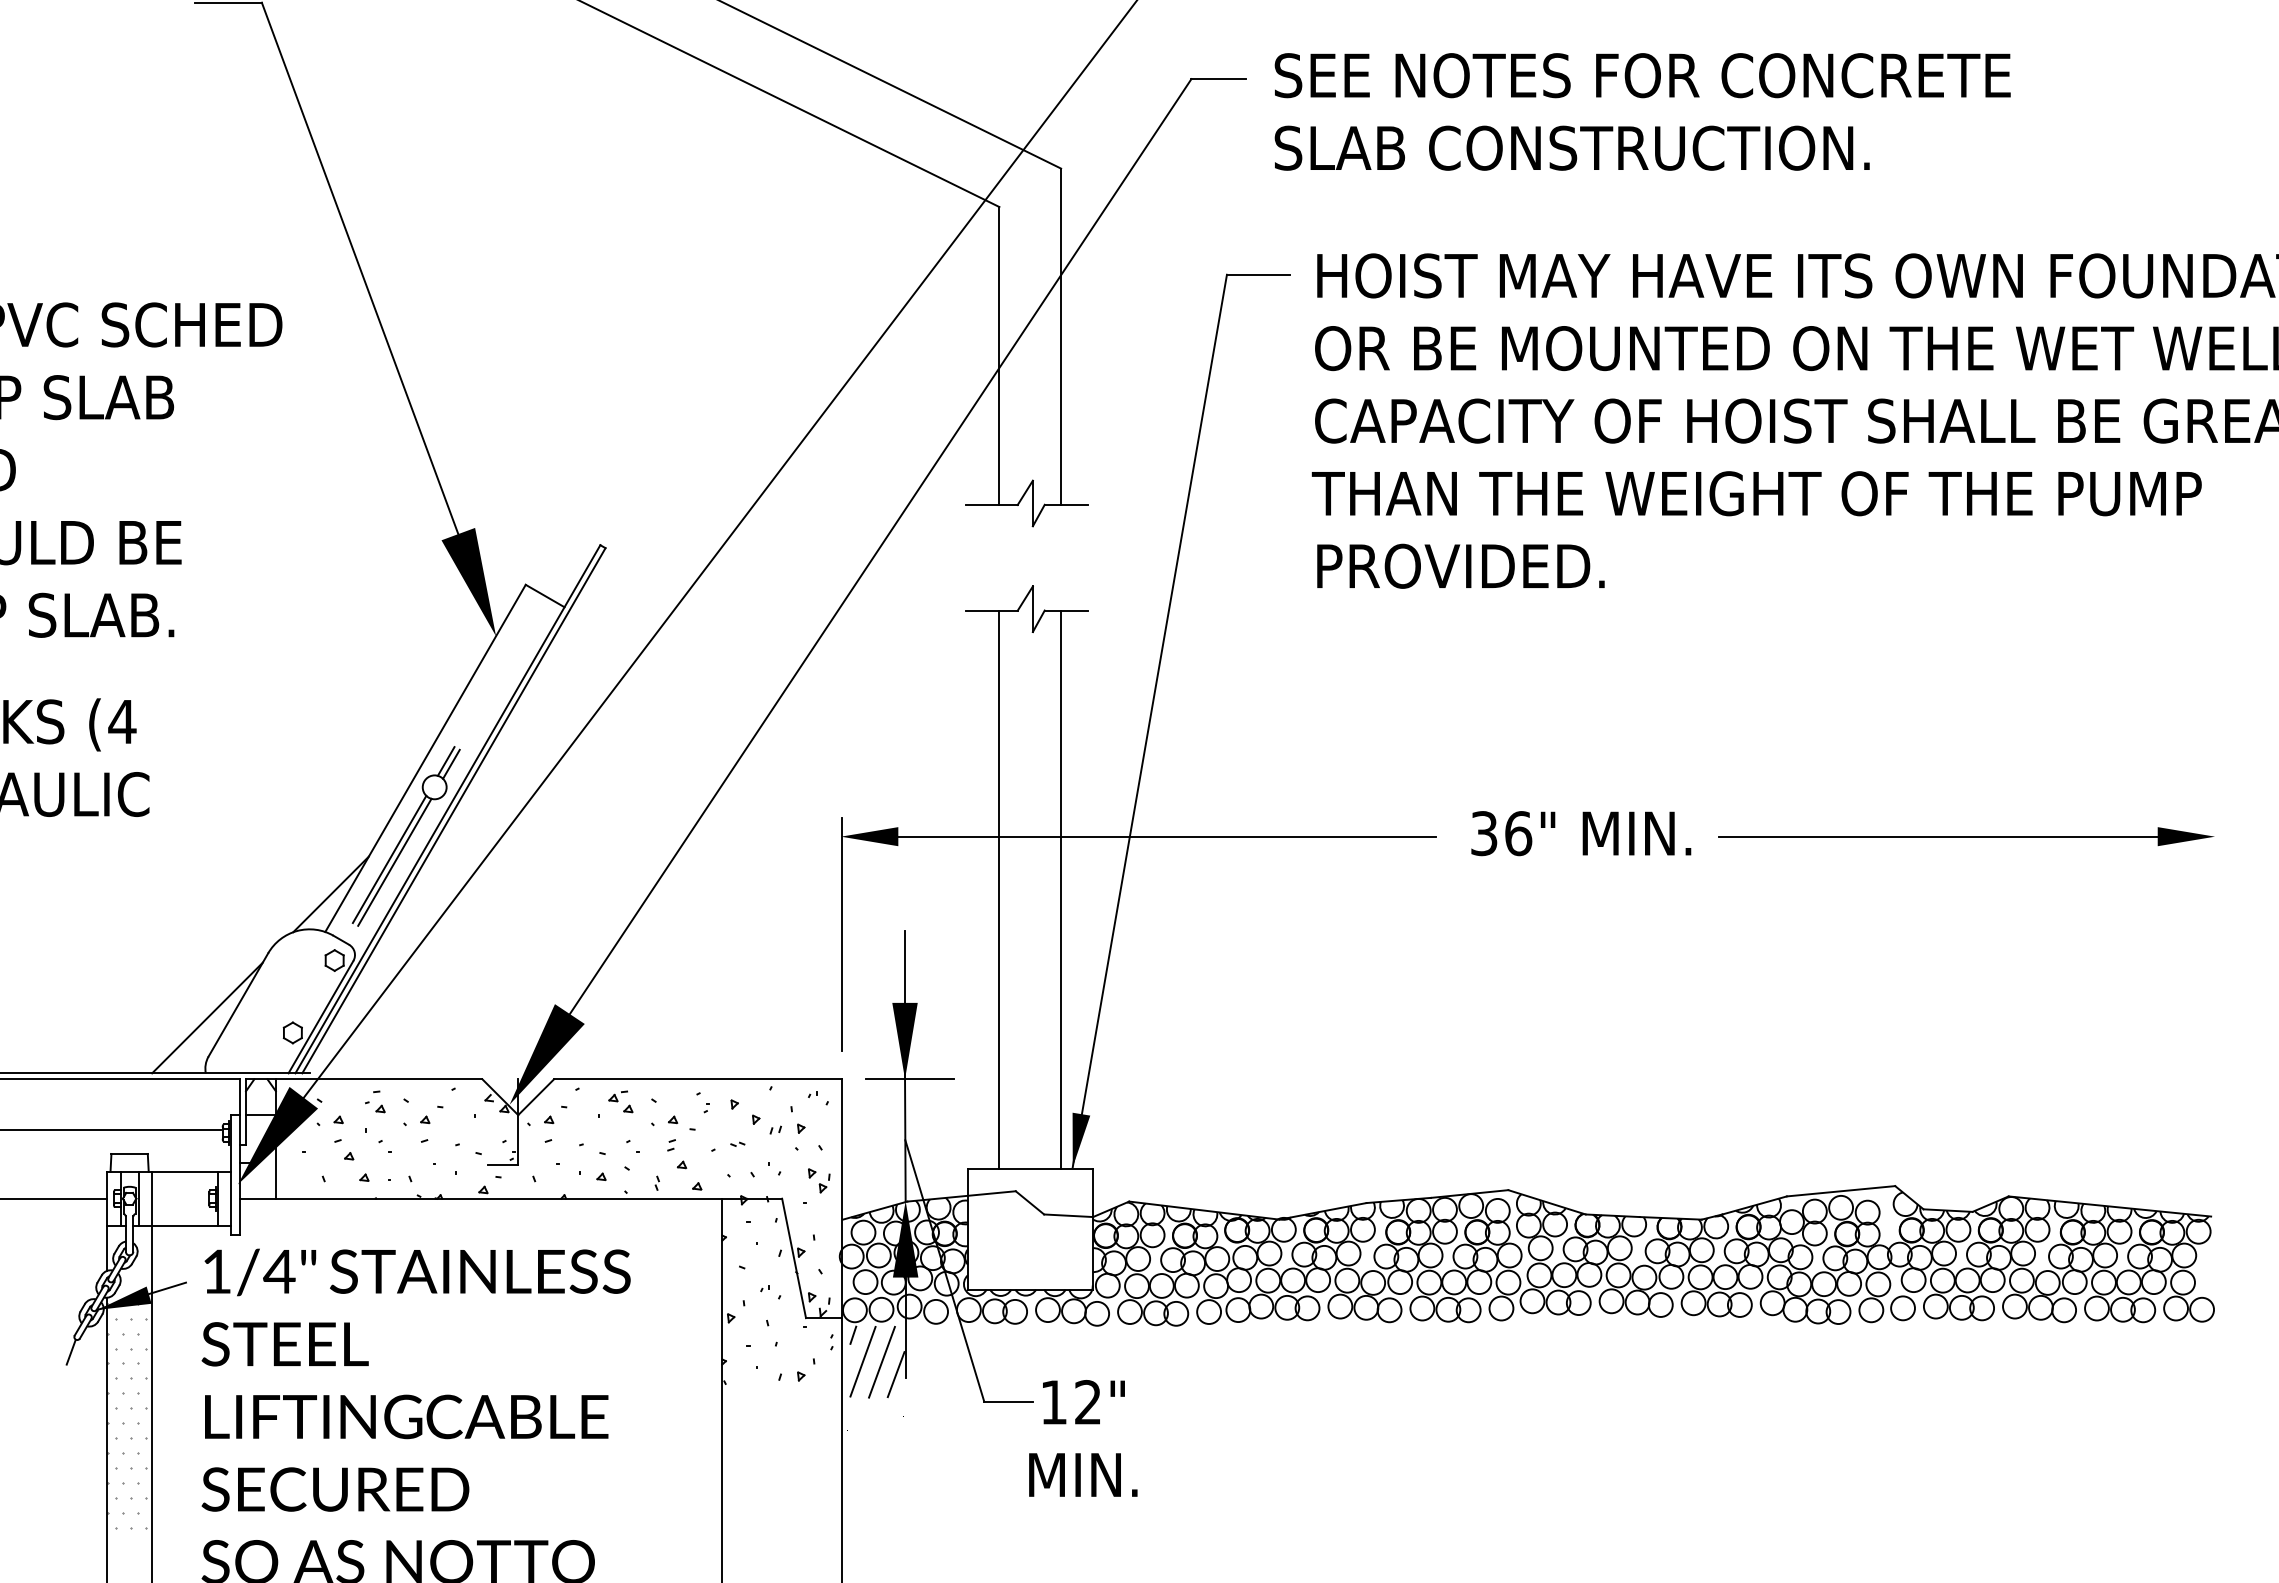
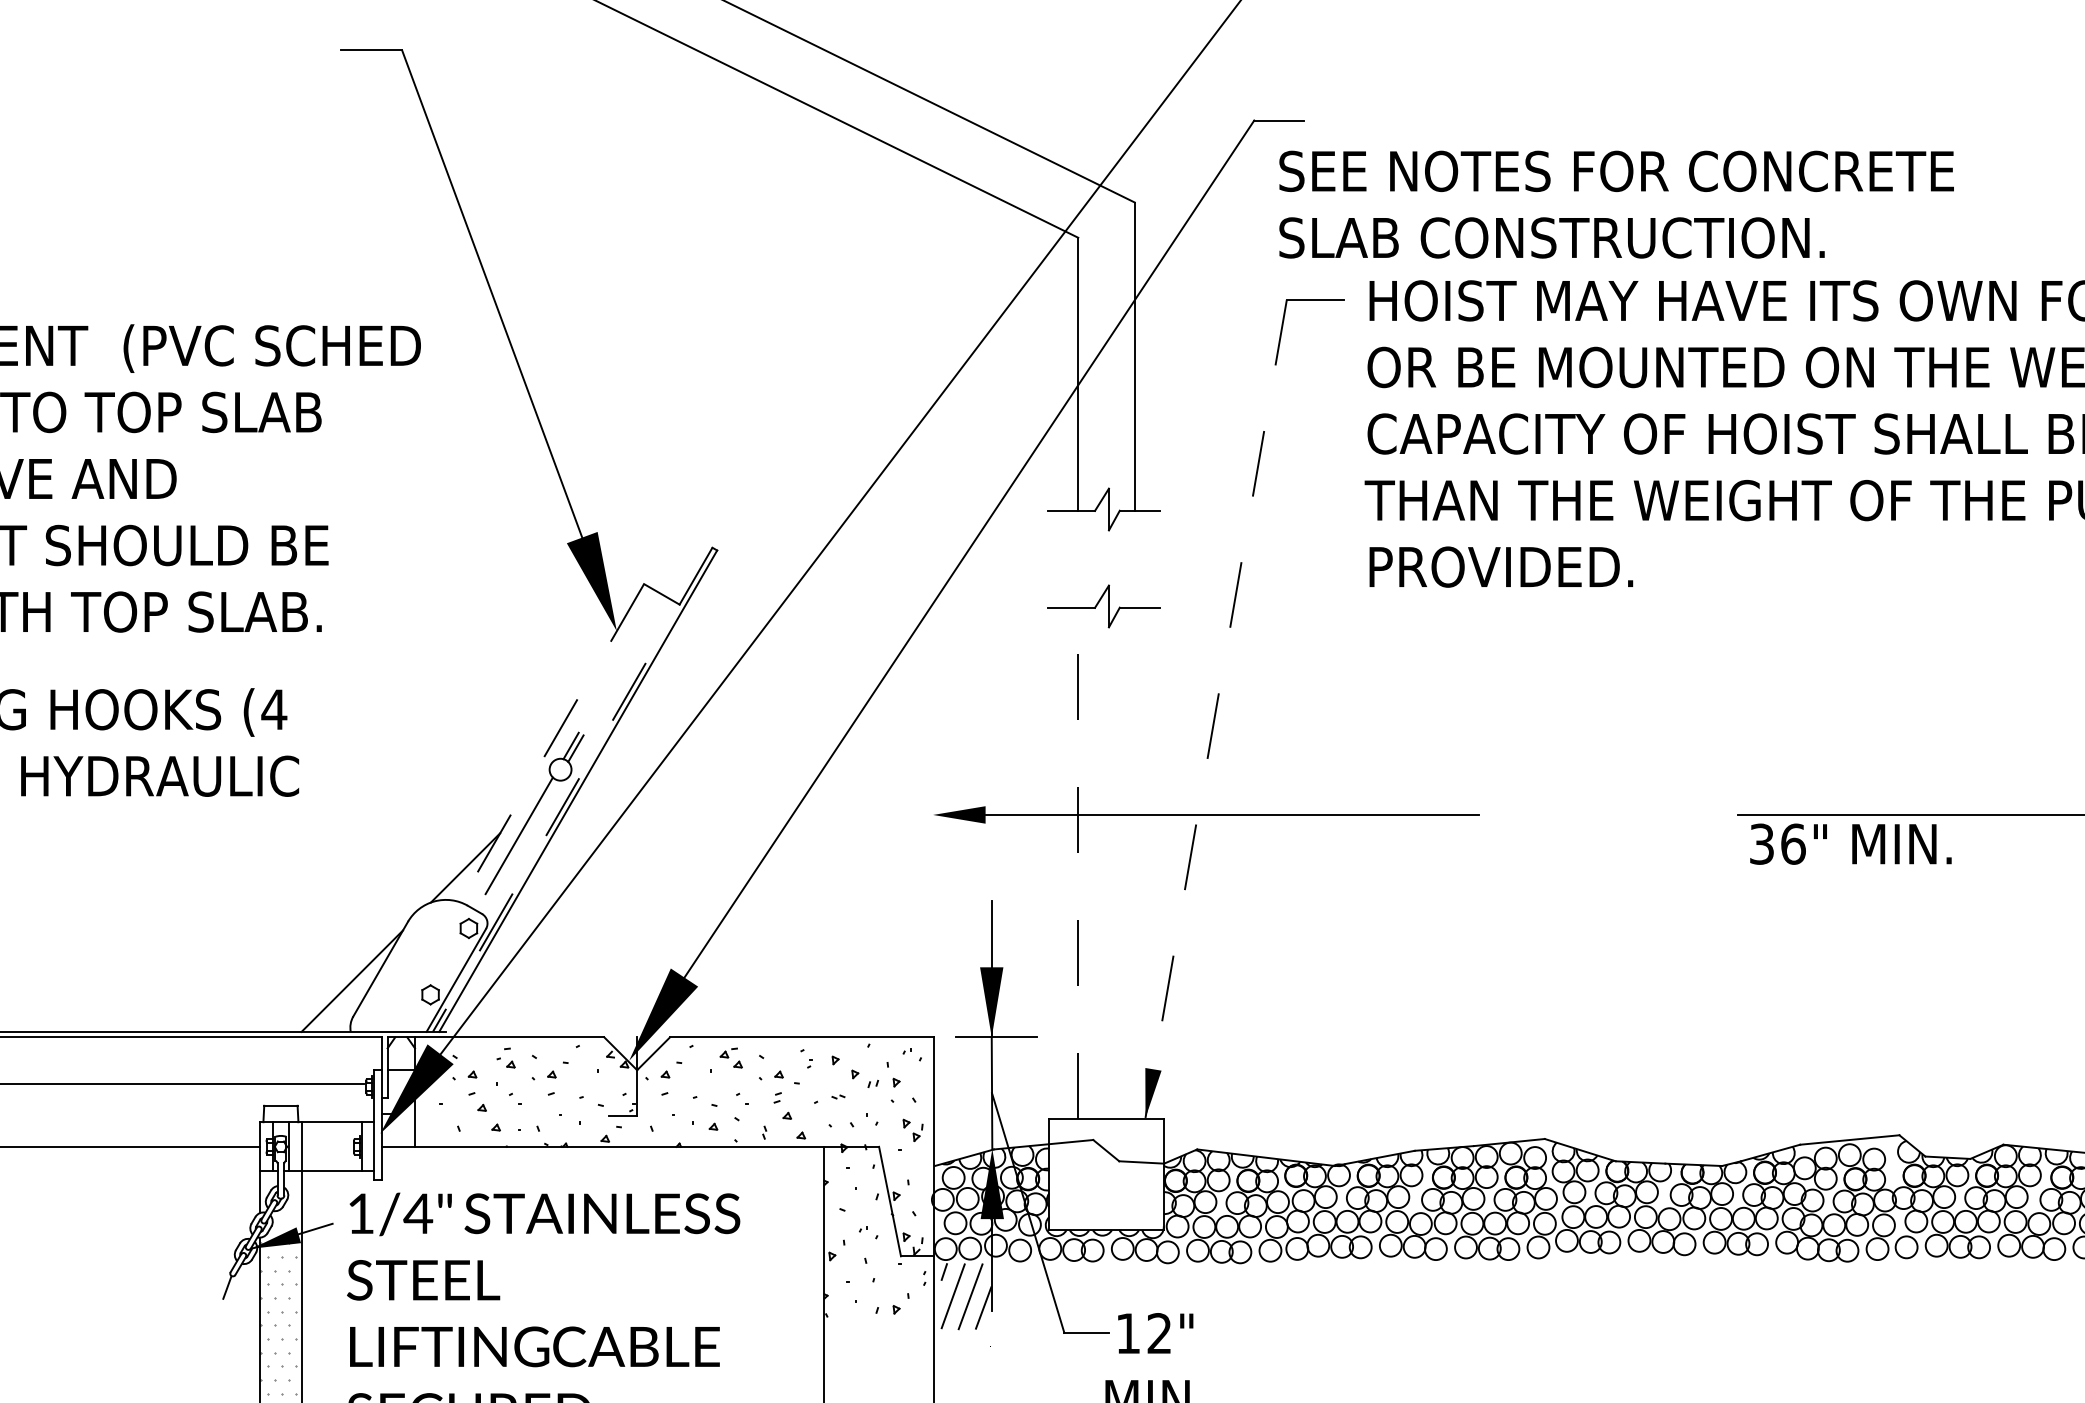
text: (1642, 111) -> (1616, 204), moved
line: (1149, 720) -> (1215, 708), solid -> dashed
line: (425, 758) -> (552, 743), solid -> dashed
line: (447, 809) -> (572, 790), solid -> dashed
text: (1581, 833) -> (1851, 844), moved
line: (394, 861) -> (523, 837), removed
line: (999, 889) -> (1078, 863), solid -> dashed
line: (1061, 889) -> (1135, 863), removed
line: (842, 934) -> (934, 904), removed

